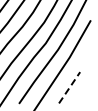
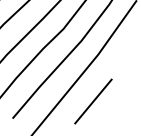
line: (69, 87) -> (93, 101), dashed -> solid

